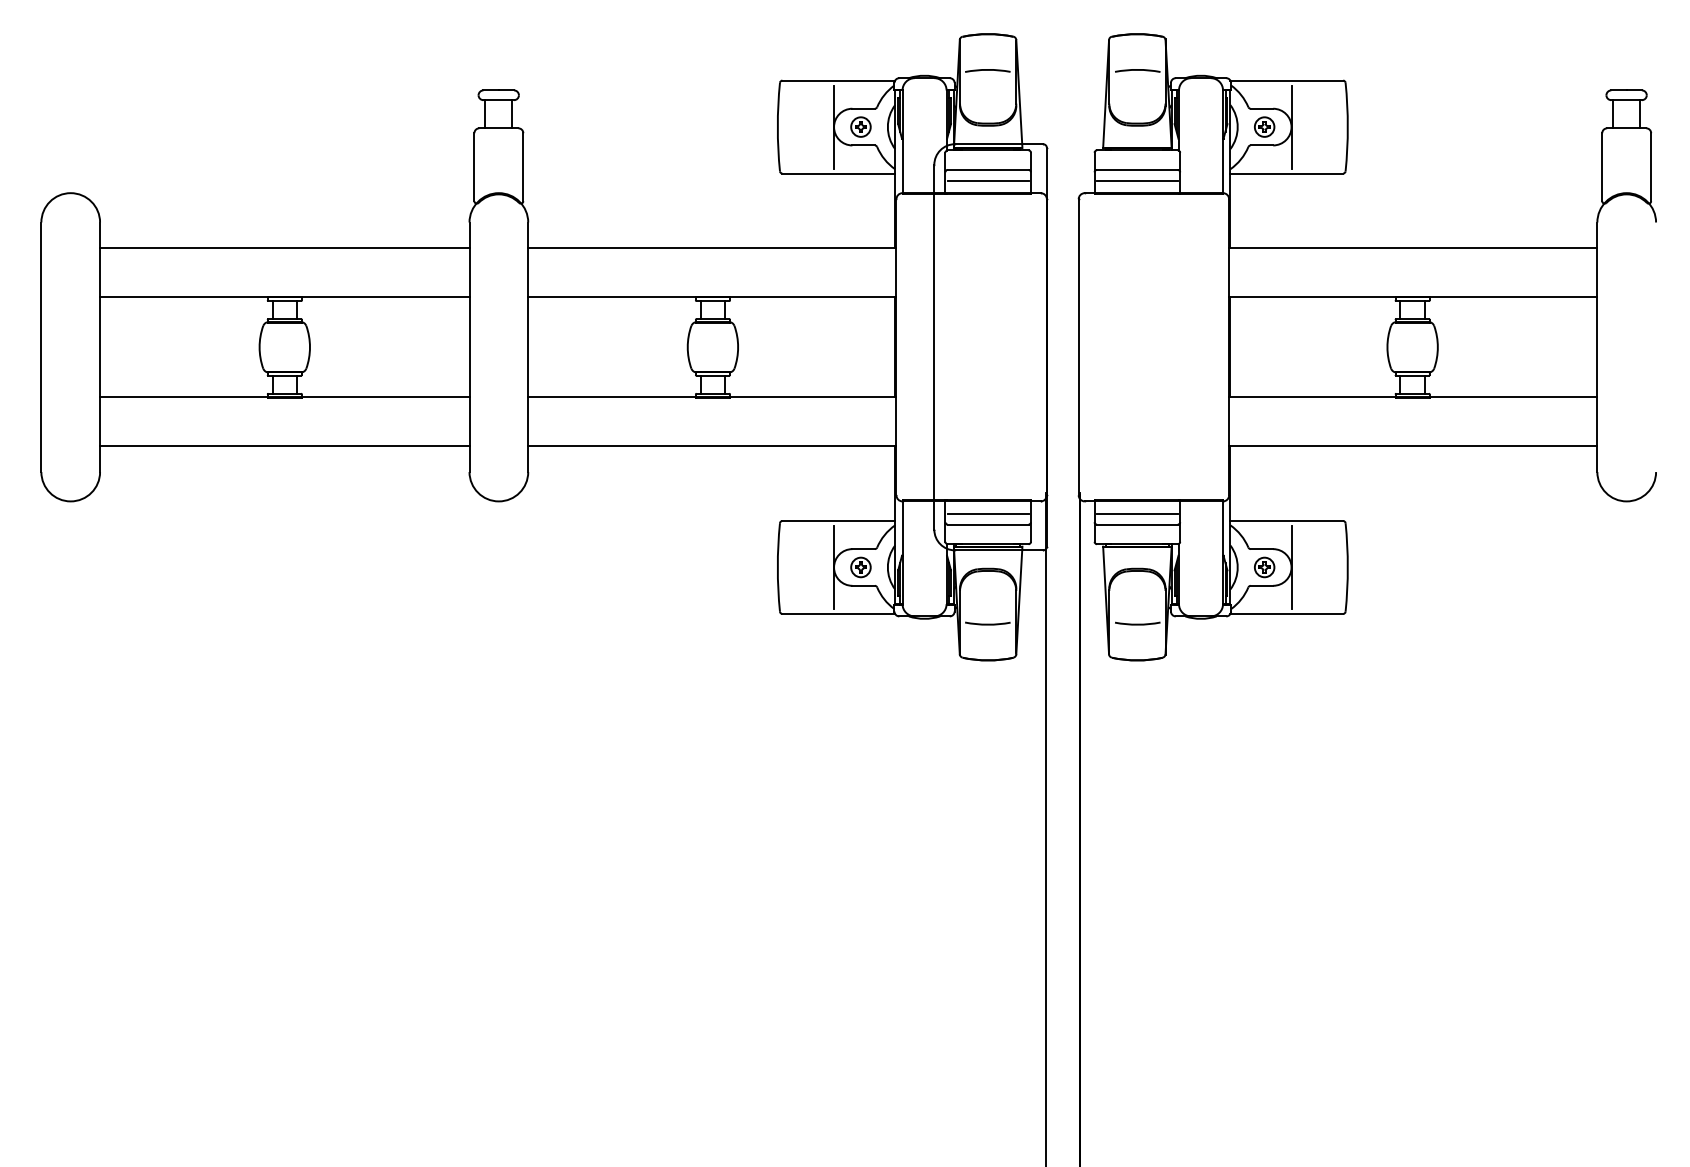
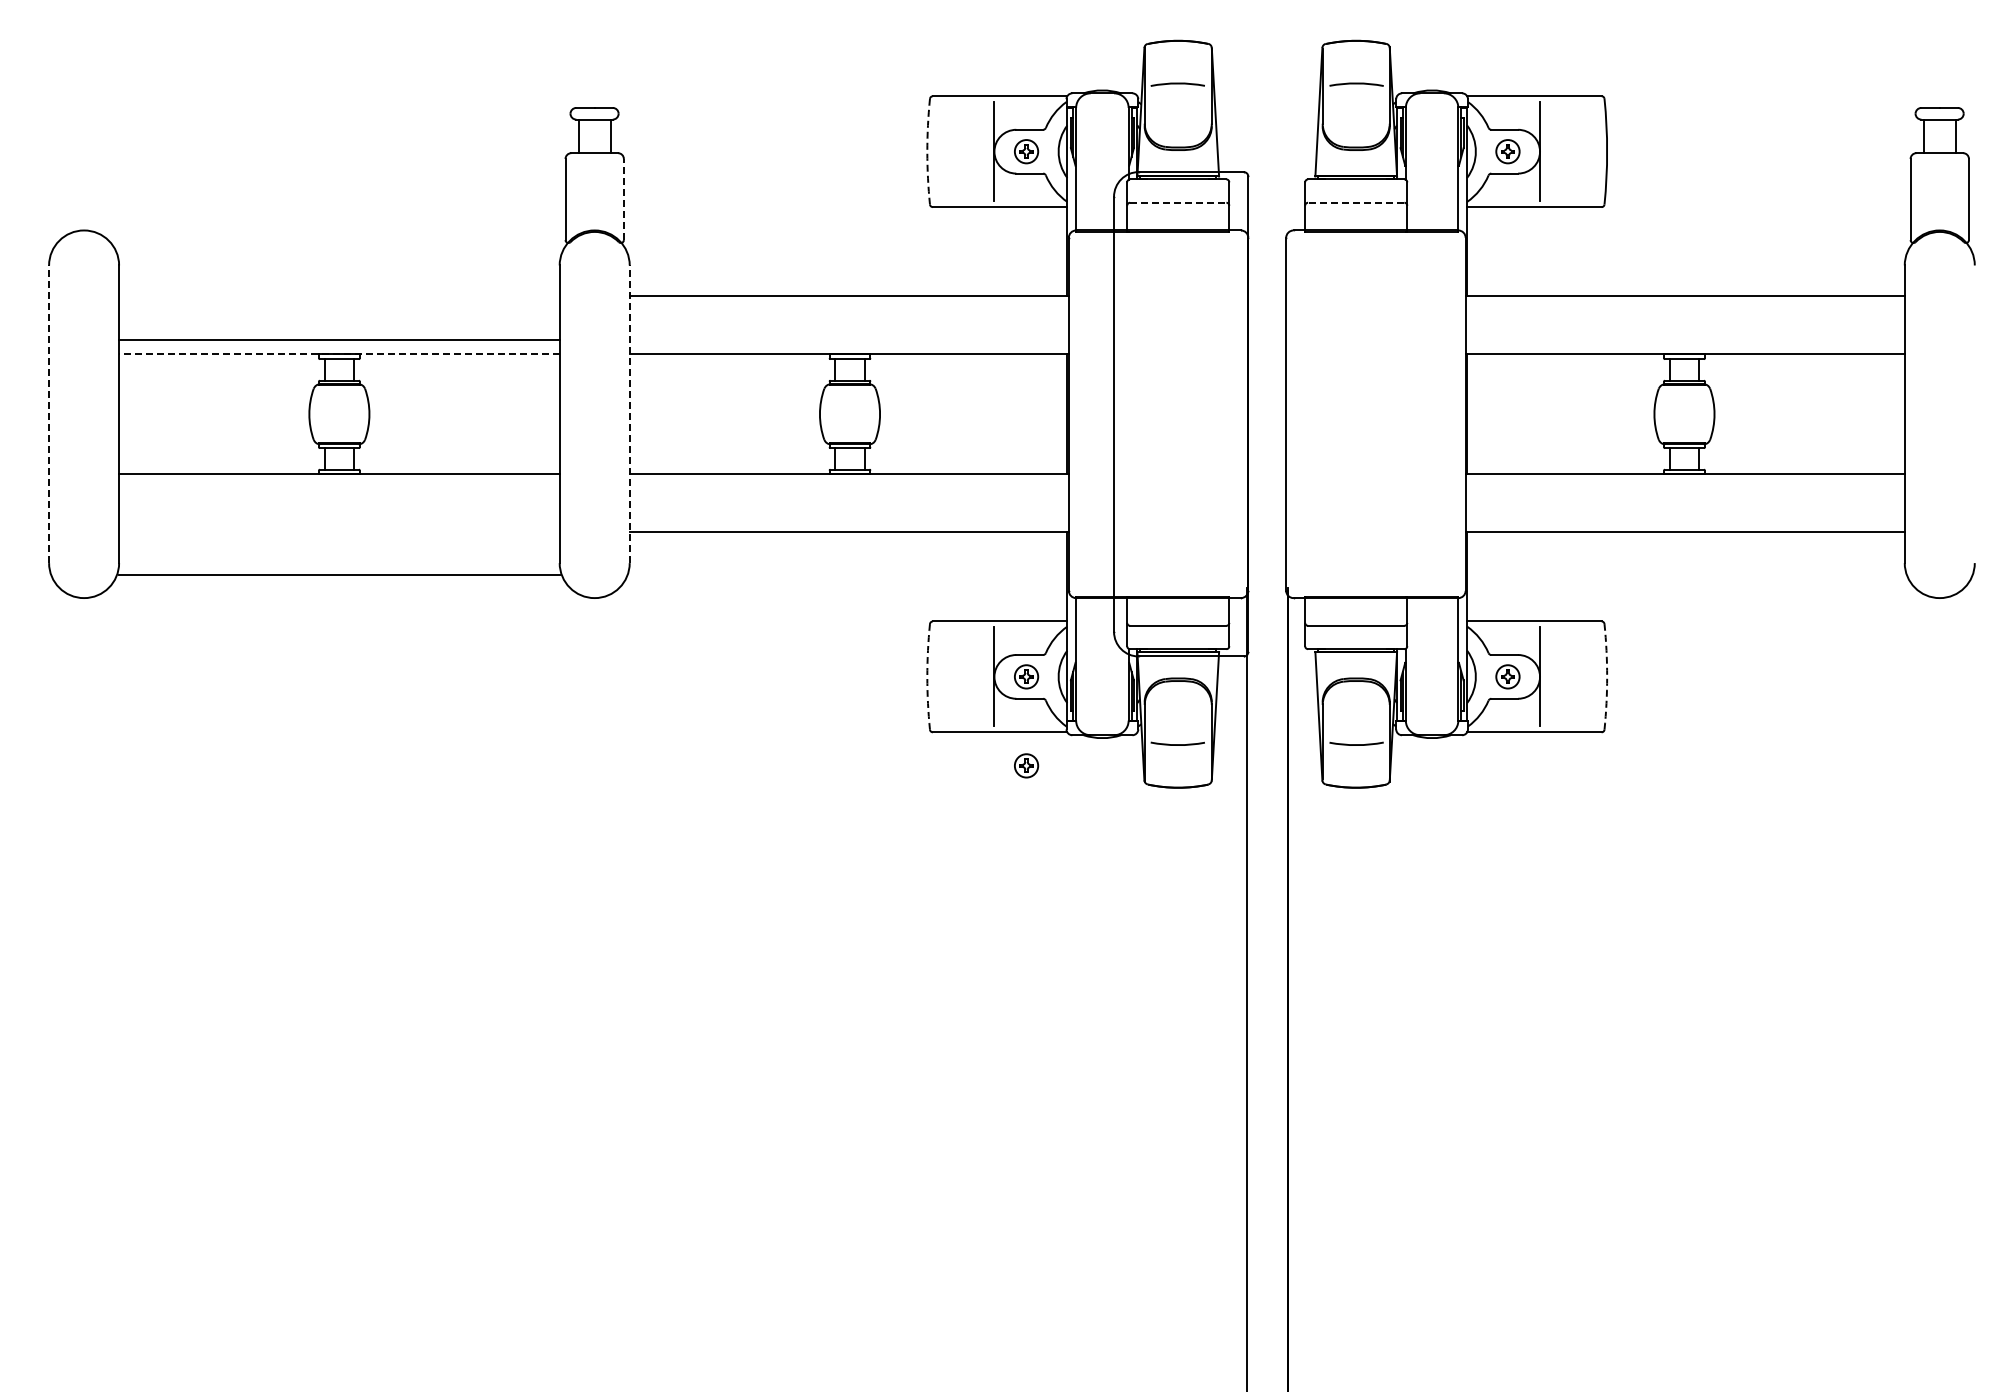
arc: (777, 126) -> (927, 151), solid -> dashed
line: (523, 167) -> (623, 199), solid -> dashed
line: (988, 169) -> (1178, 202), solid -> dashed
line: (1136, 169) -> (1355, 202), solid -> dashed
line: (987, 180) -> (1177, 215), removed
line: (1136, 180) -> (1355, 215), removed
line: (284, 248) -> (339, 340), moved
line: (284, 297) -> (338, 354), solid -> dashed
line: (41, 347) -> (49, 414), solid -> dashed
line: (528, 347) -> (629, 414), solid -> dashed
line: (284, 446) -> (339, 575), moved
line: (987, 513) -> (1177, 612), removed
line: (1136, 513) -> (1355, 612), removed
arc: (777, 567) -> (927, 676), solid -> dashed
arc: (1348, 567) -> (1607, 676), solid -> dashed
part: (860, 641) -> (1026, 765), added

